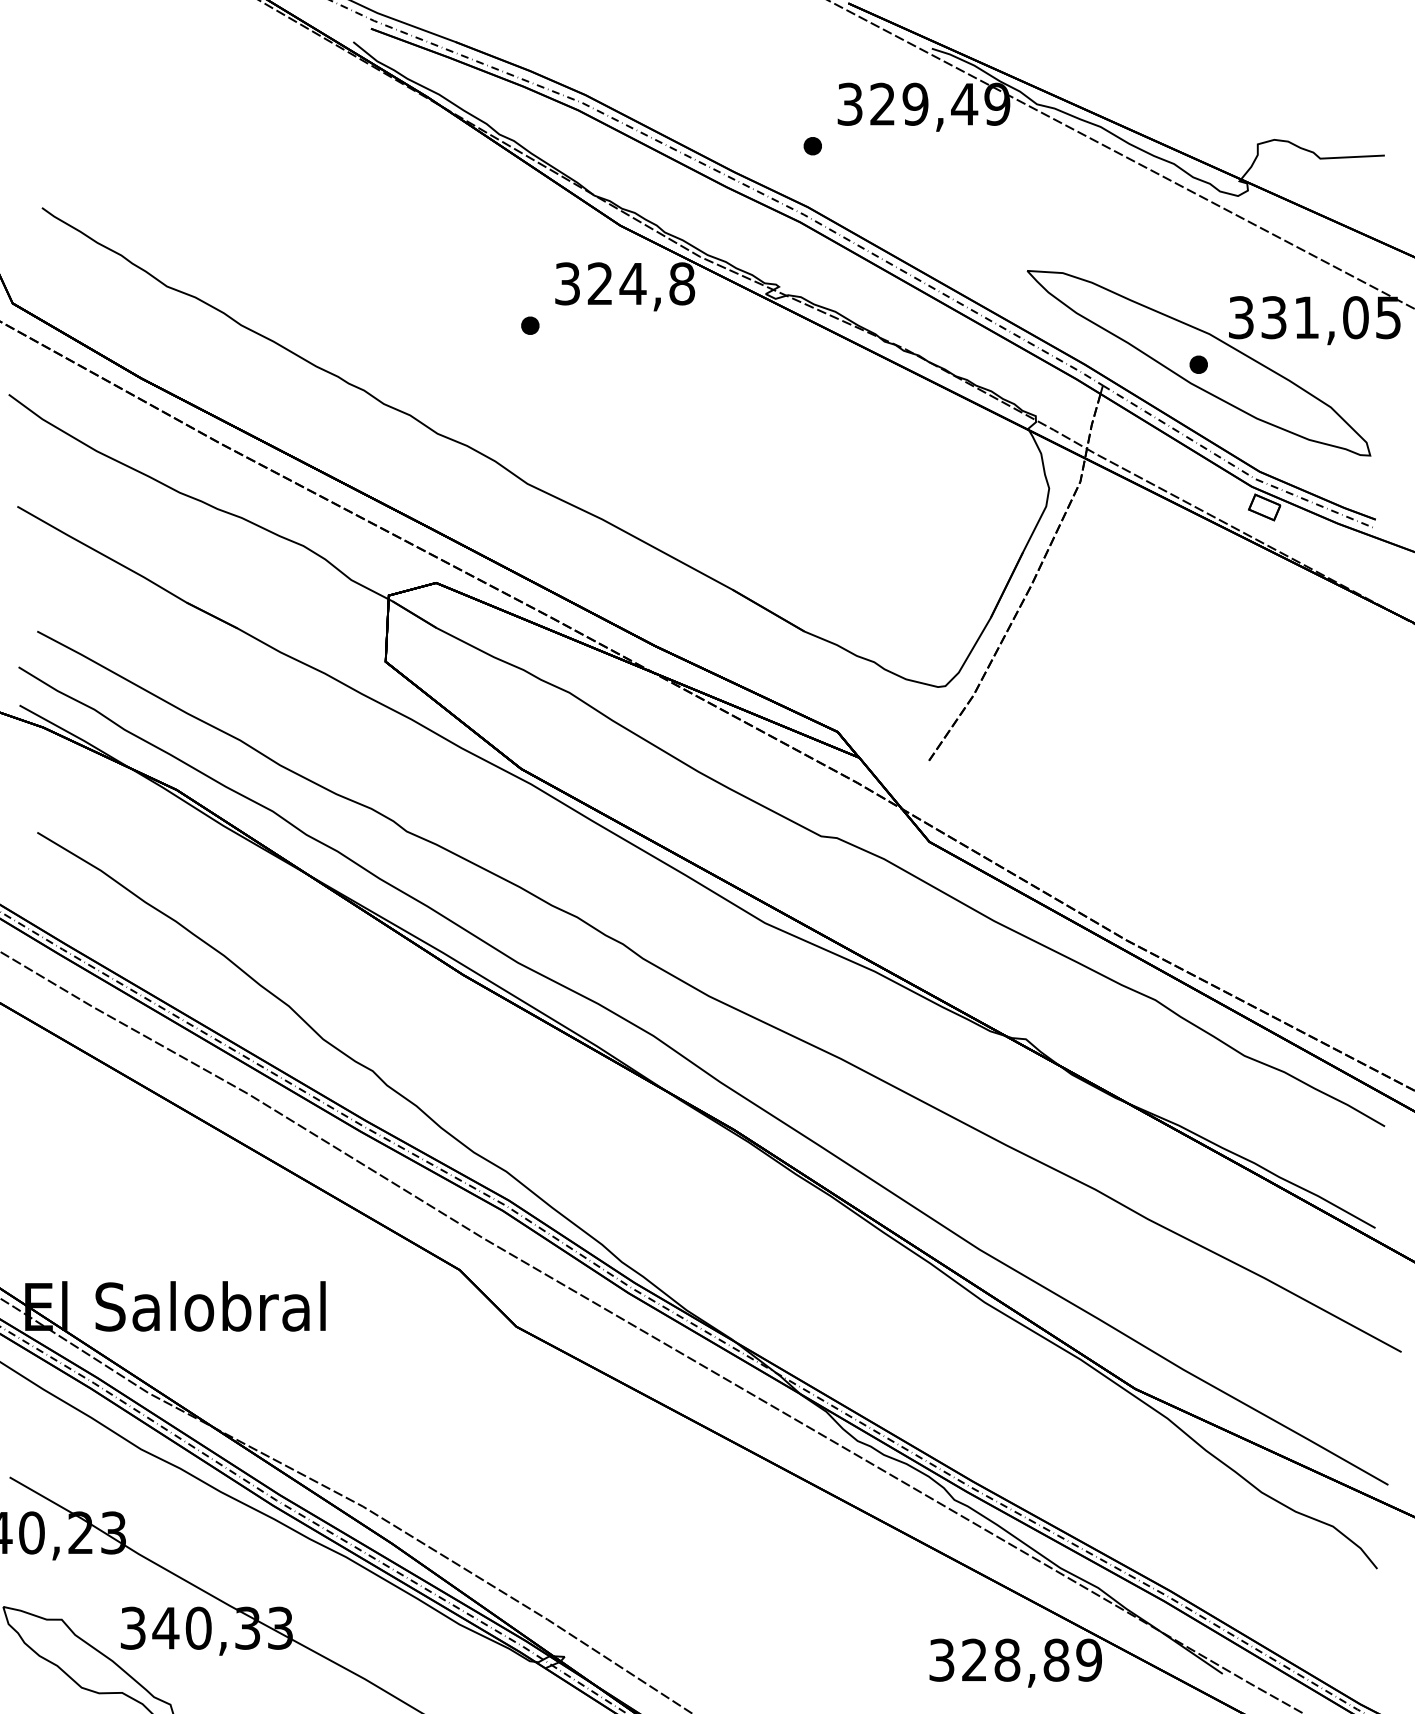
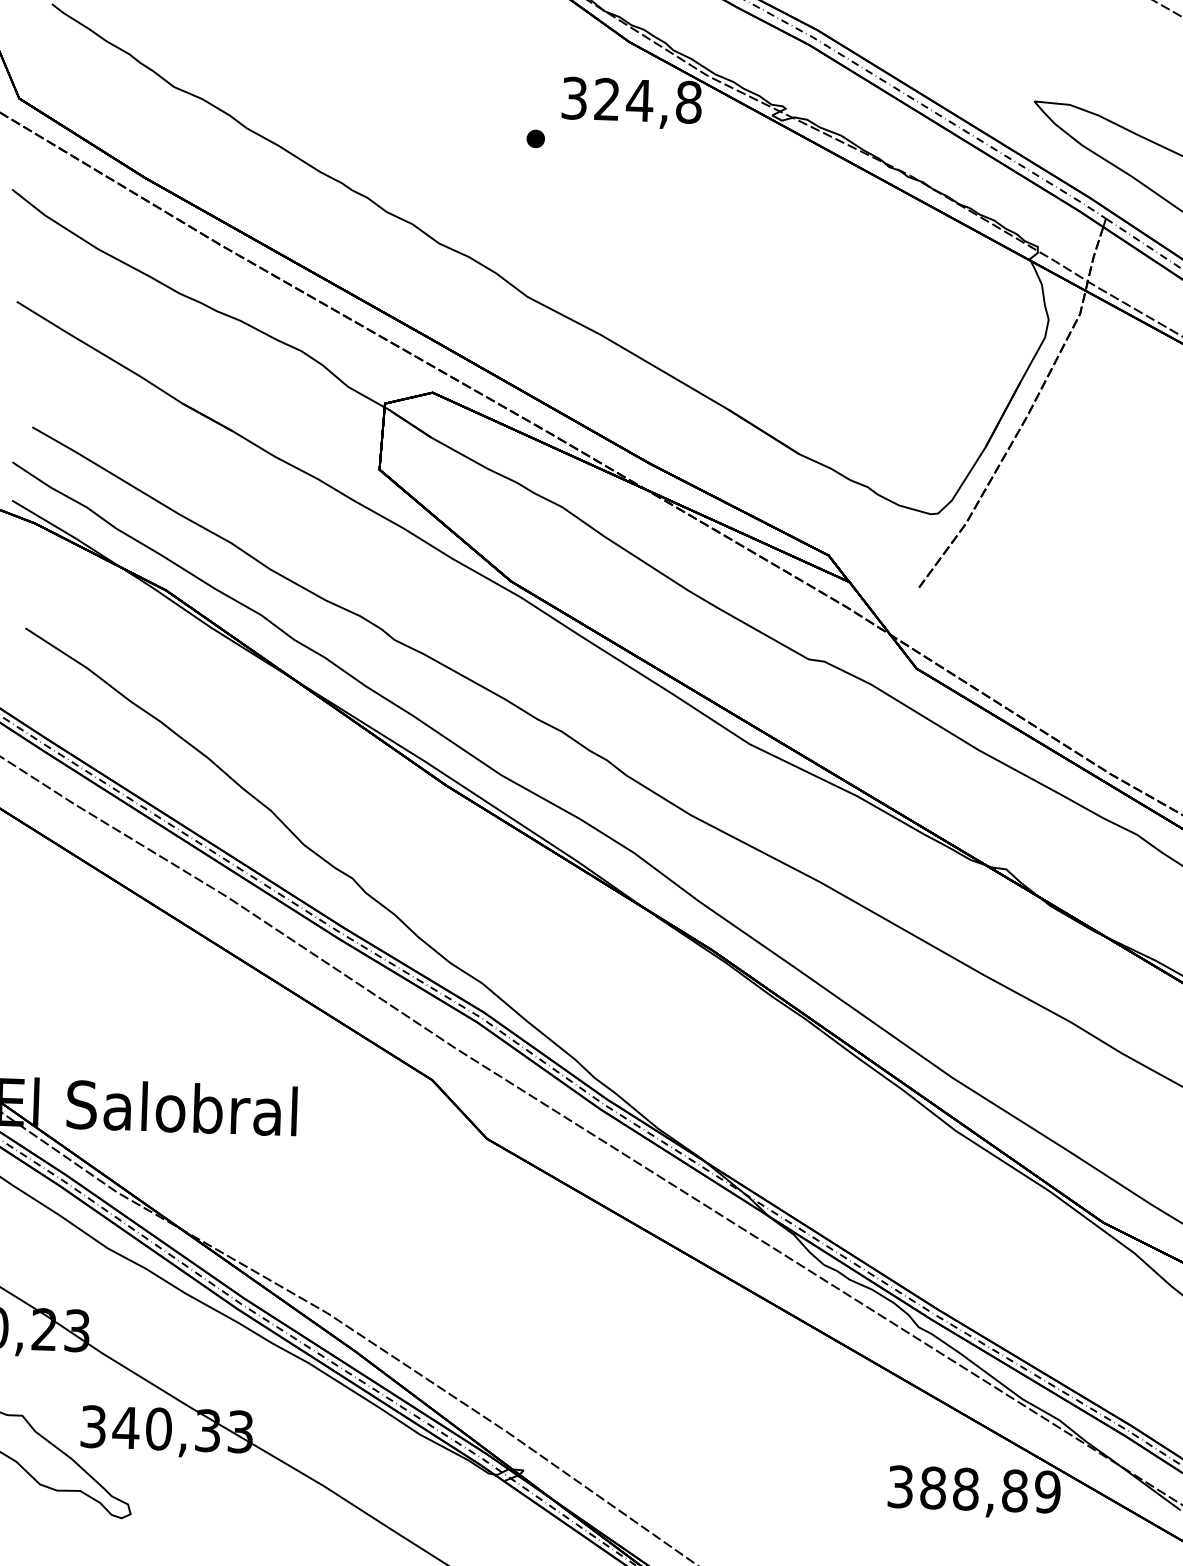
text: (974, 1659) -> (933, 1487), 328,89 -> 388,89

